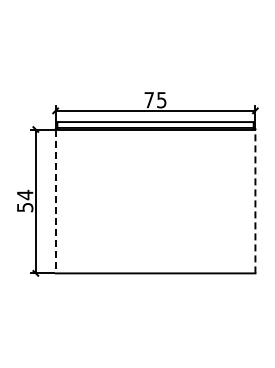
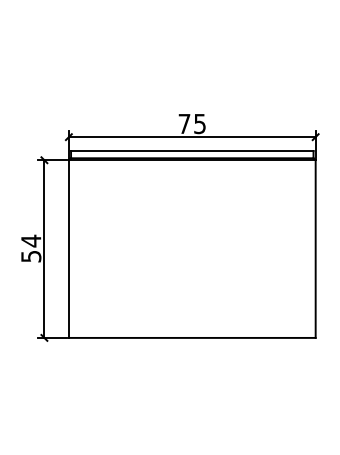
line: (55, 201) -> (68, 249), dashed -> solid
line: (255, 201) -> (315, 249), dashed -> solid

